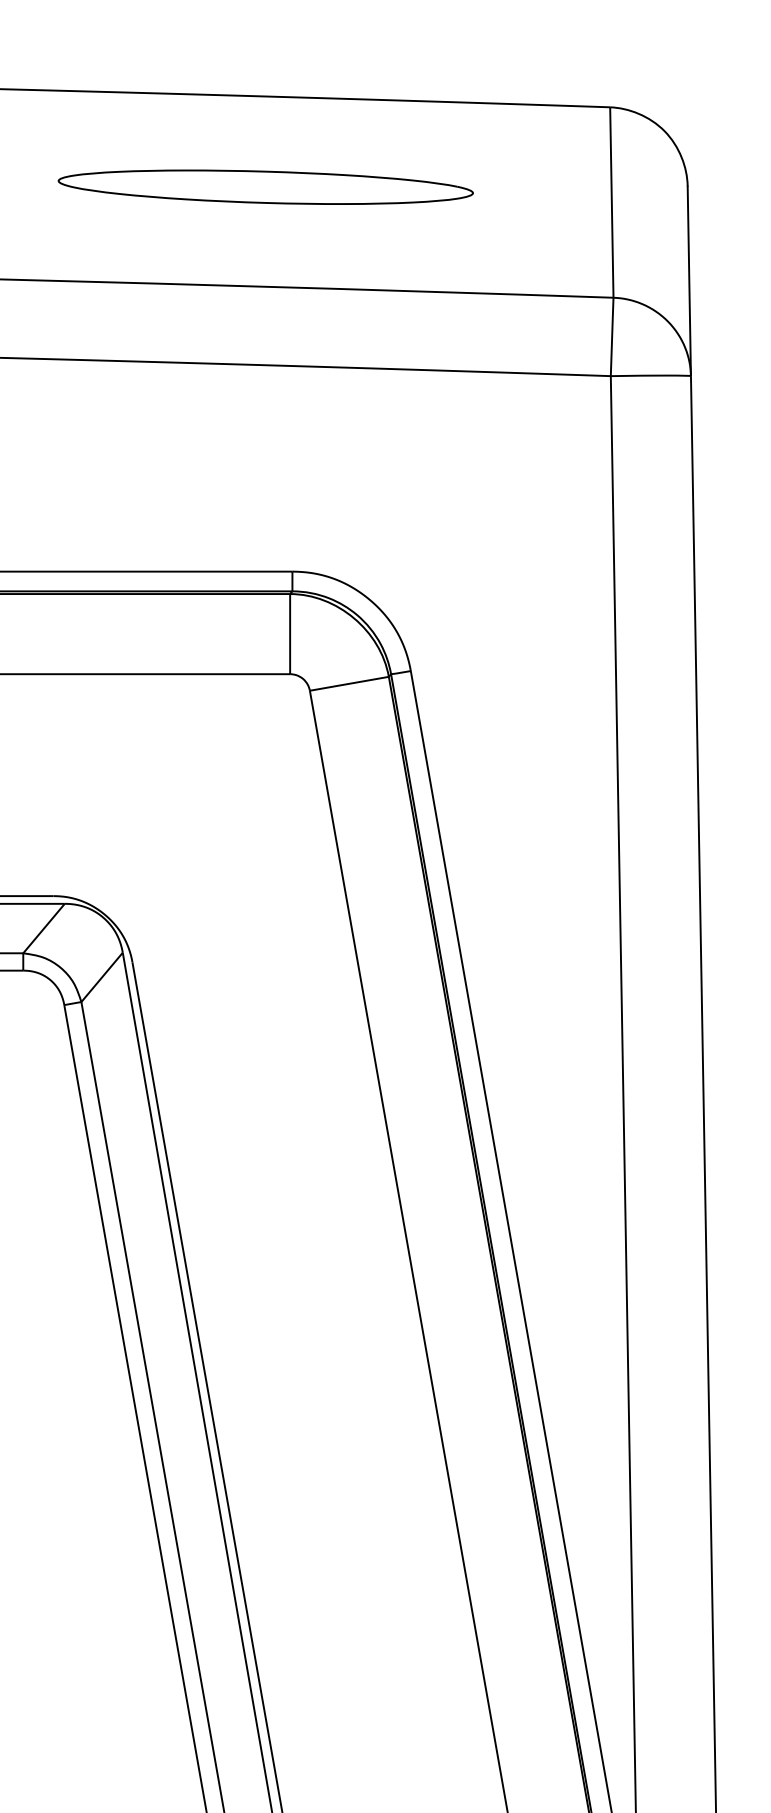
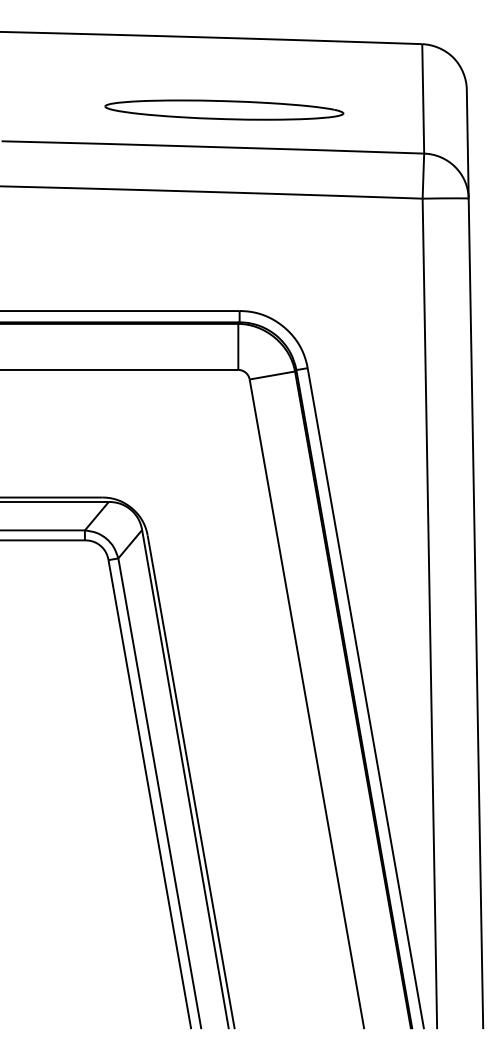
part: (266, 186) -> (224, 109), moved

